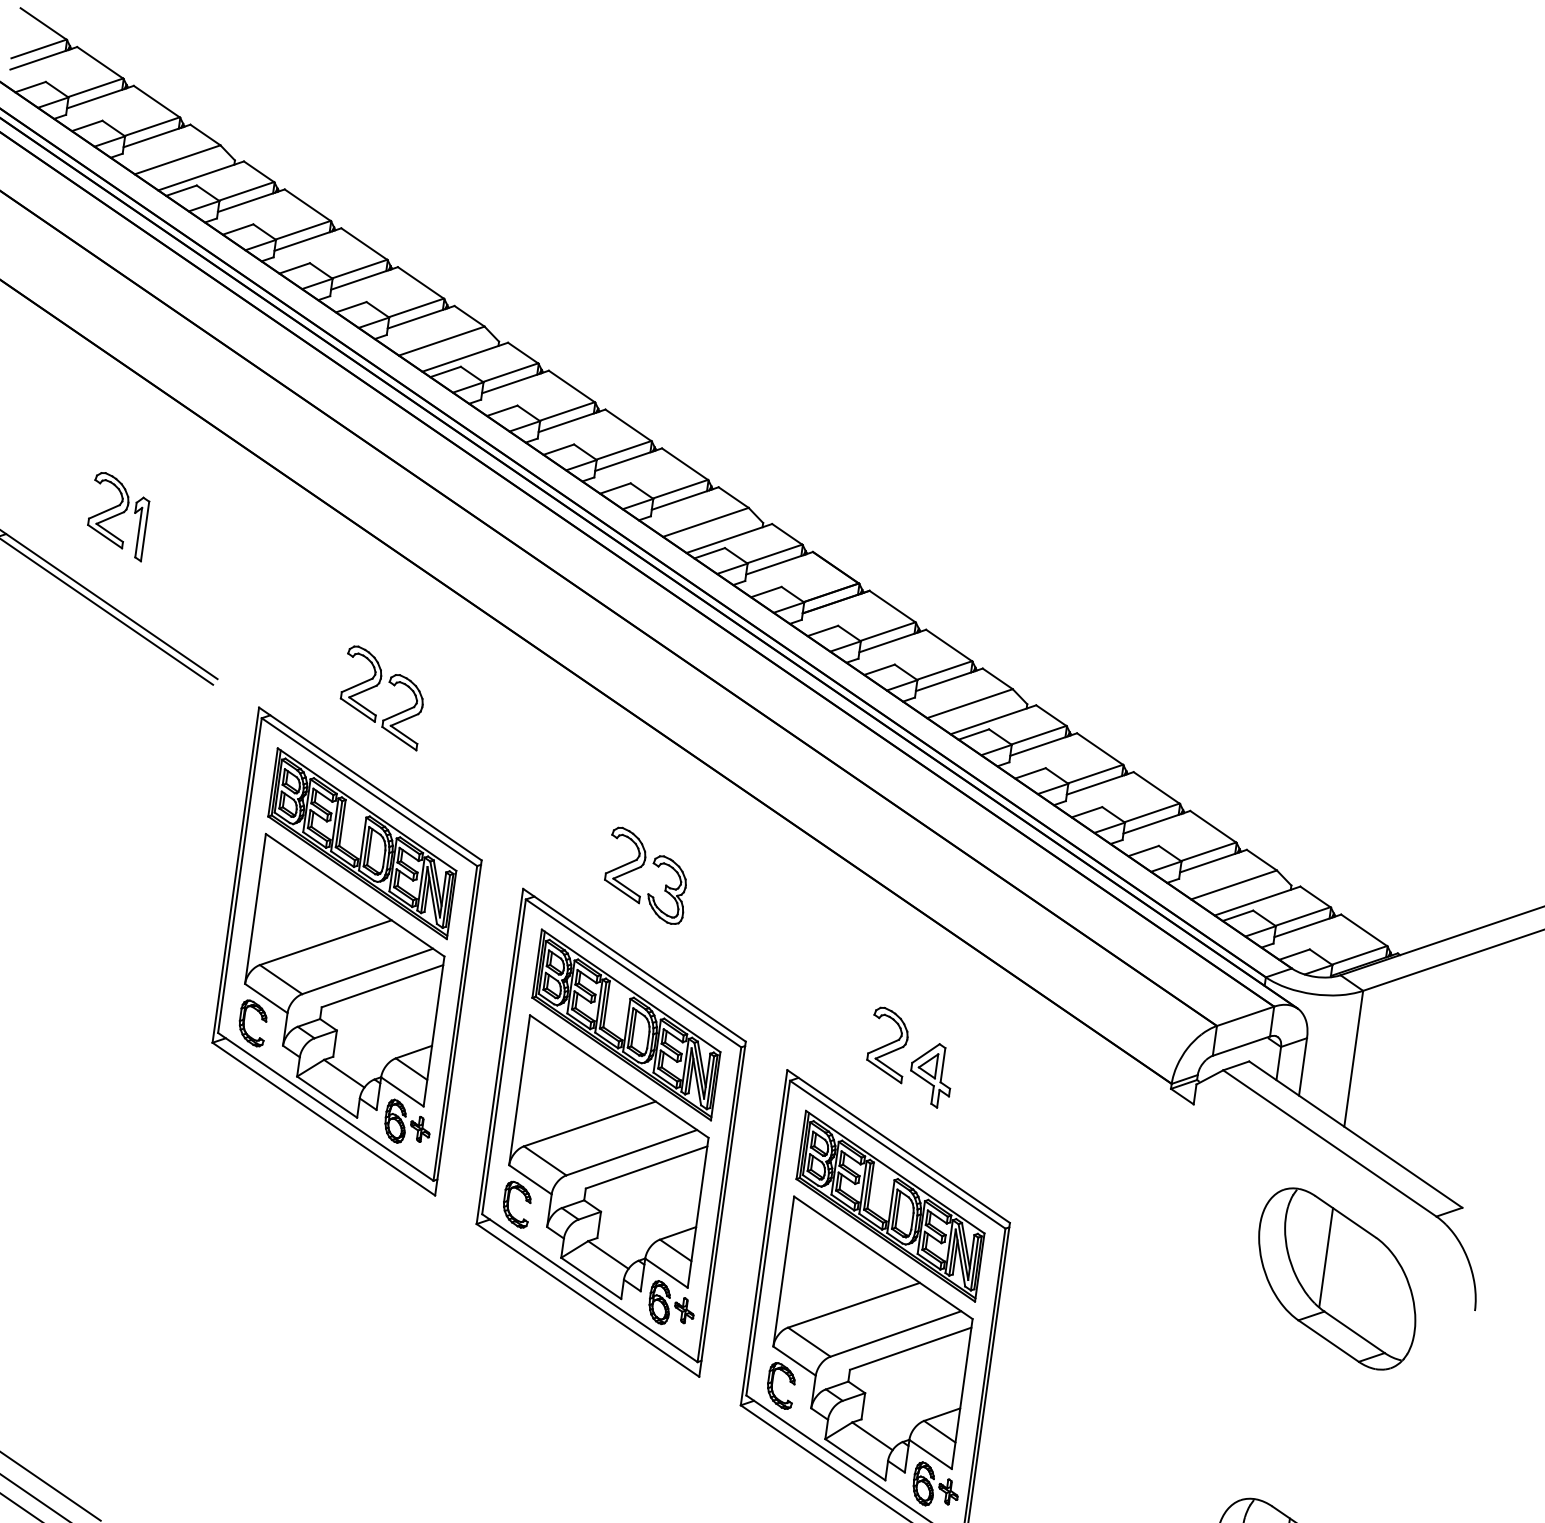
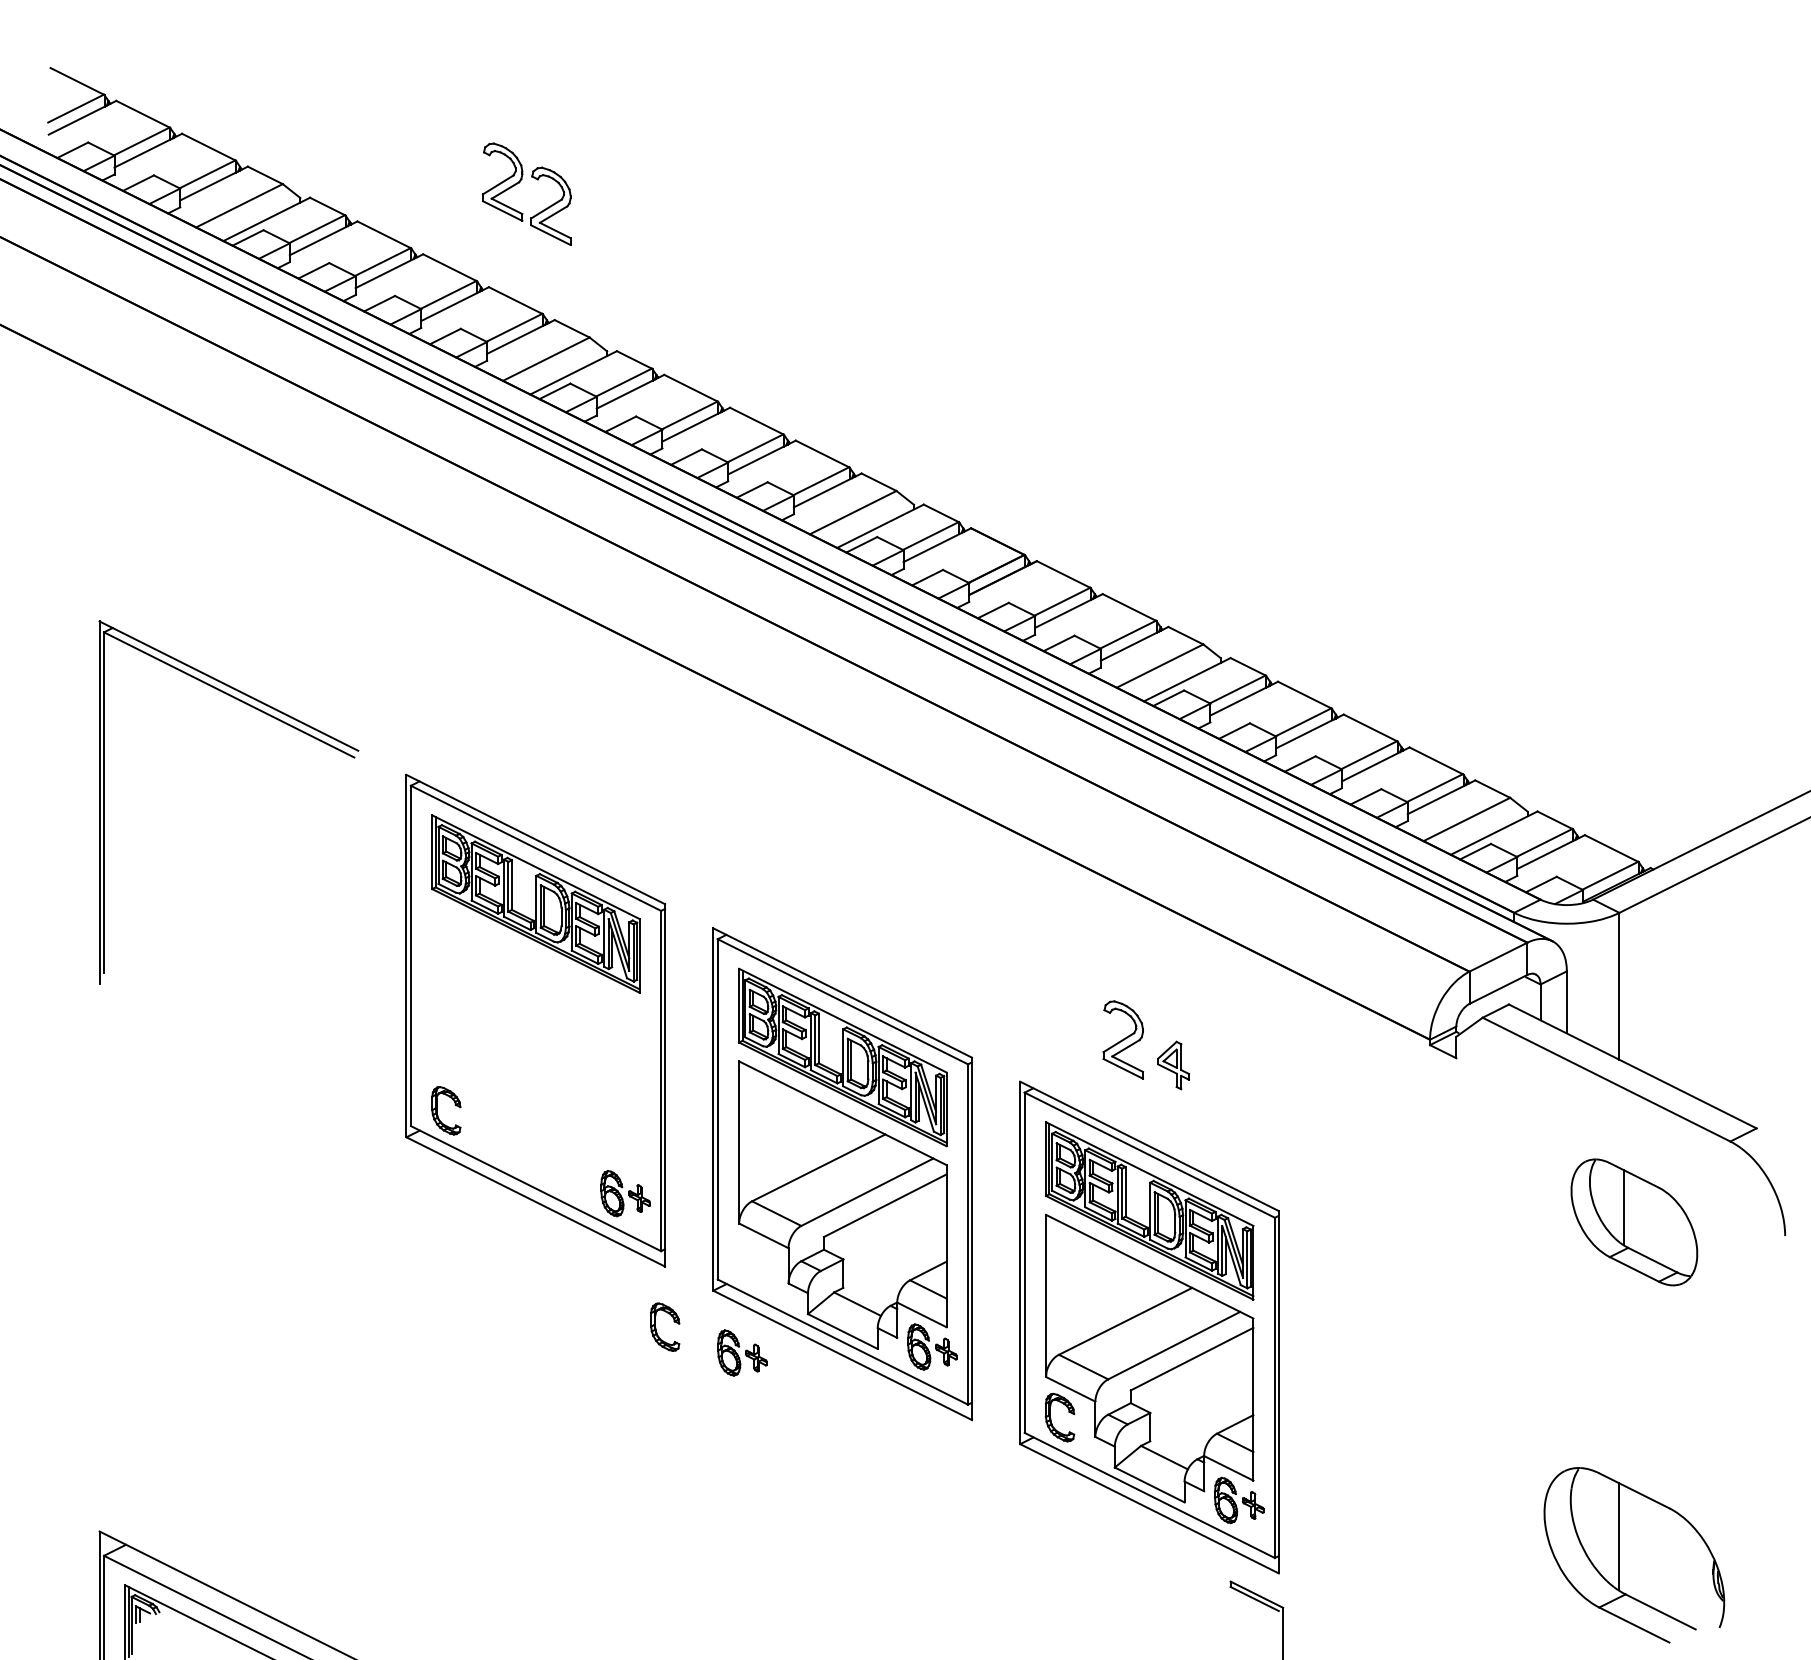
part: (117, 516) -> (228, 592), removed
part: (376, 686) -> (519, 183), moved
part: (641, 867) -> (835, 888), removed
part: (342, 979) -> (535, 1051), removed
part: (931, 1074) -> (1173, 1065), size x0.7
part: (508, 1204) -> (656, 1328), moved
part: (1337, 1279) -> (1634, 1222), size x0.7
part: (495, 1284) -> (742, 1352), added

